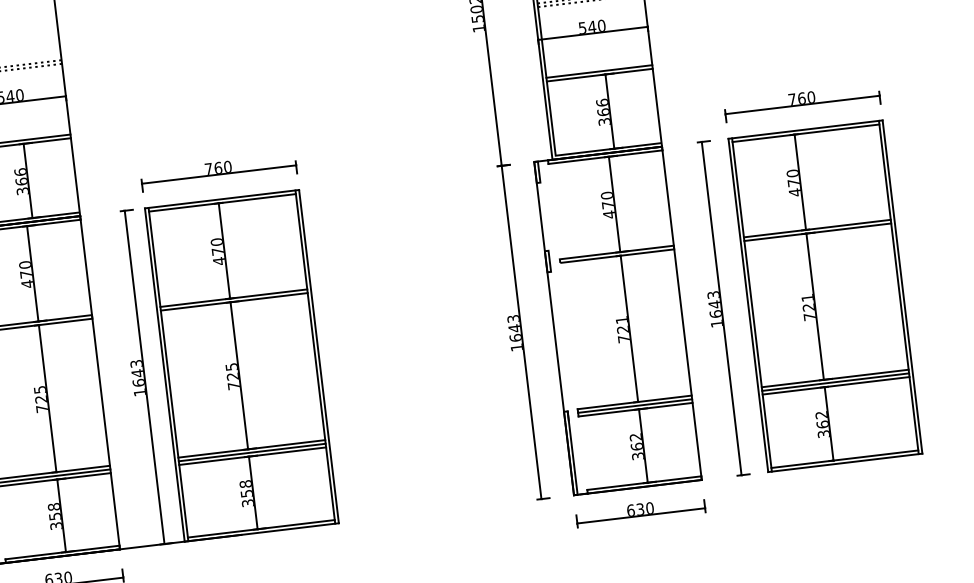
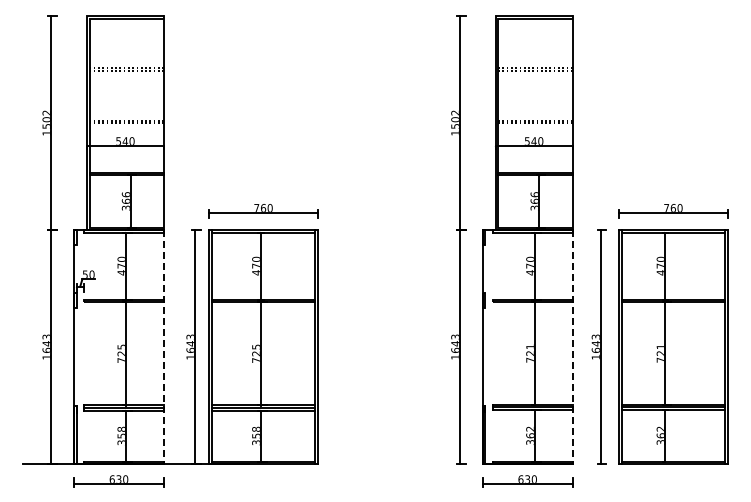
line: (681, 313) -> (572, 347), solid -> dashed
line: (99, 383) -> (163, 347), solid -> dashed

